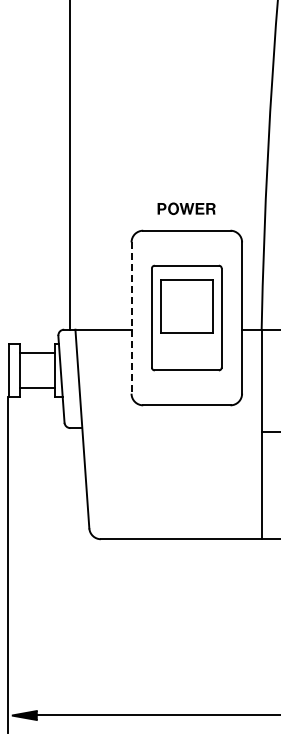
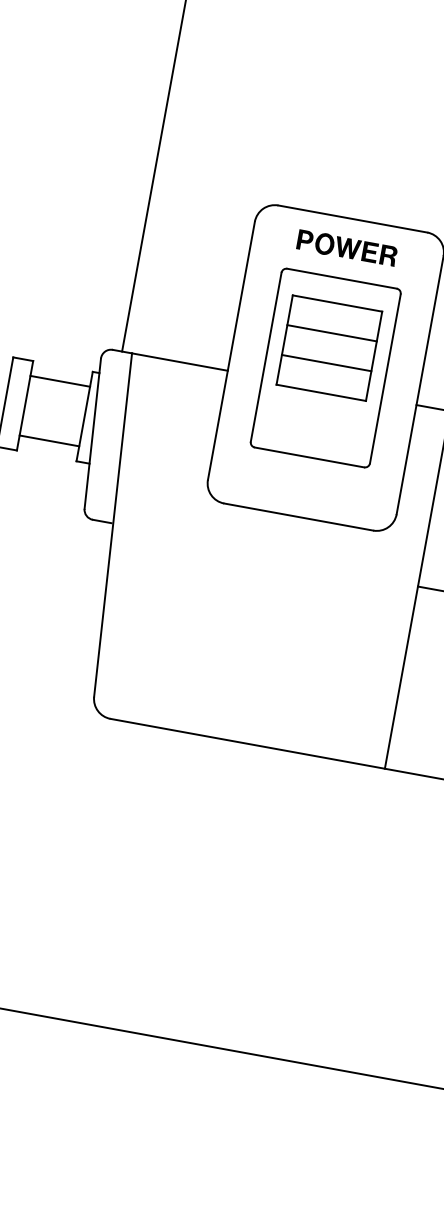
part: (186, 208) -> (347, 247), moved
line: (186, 297) -> (331, 332), added
line: (186, 315) -> (326, 363), added
line: (131, 318) -> (231, 351), dashed -> solid

